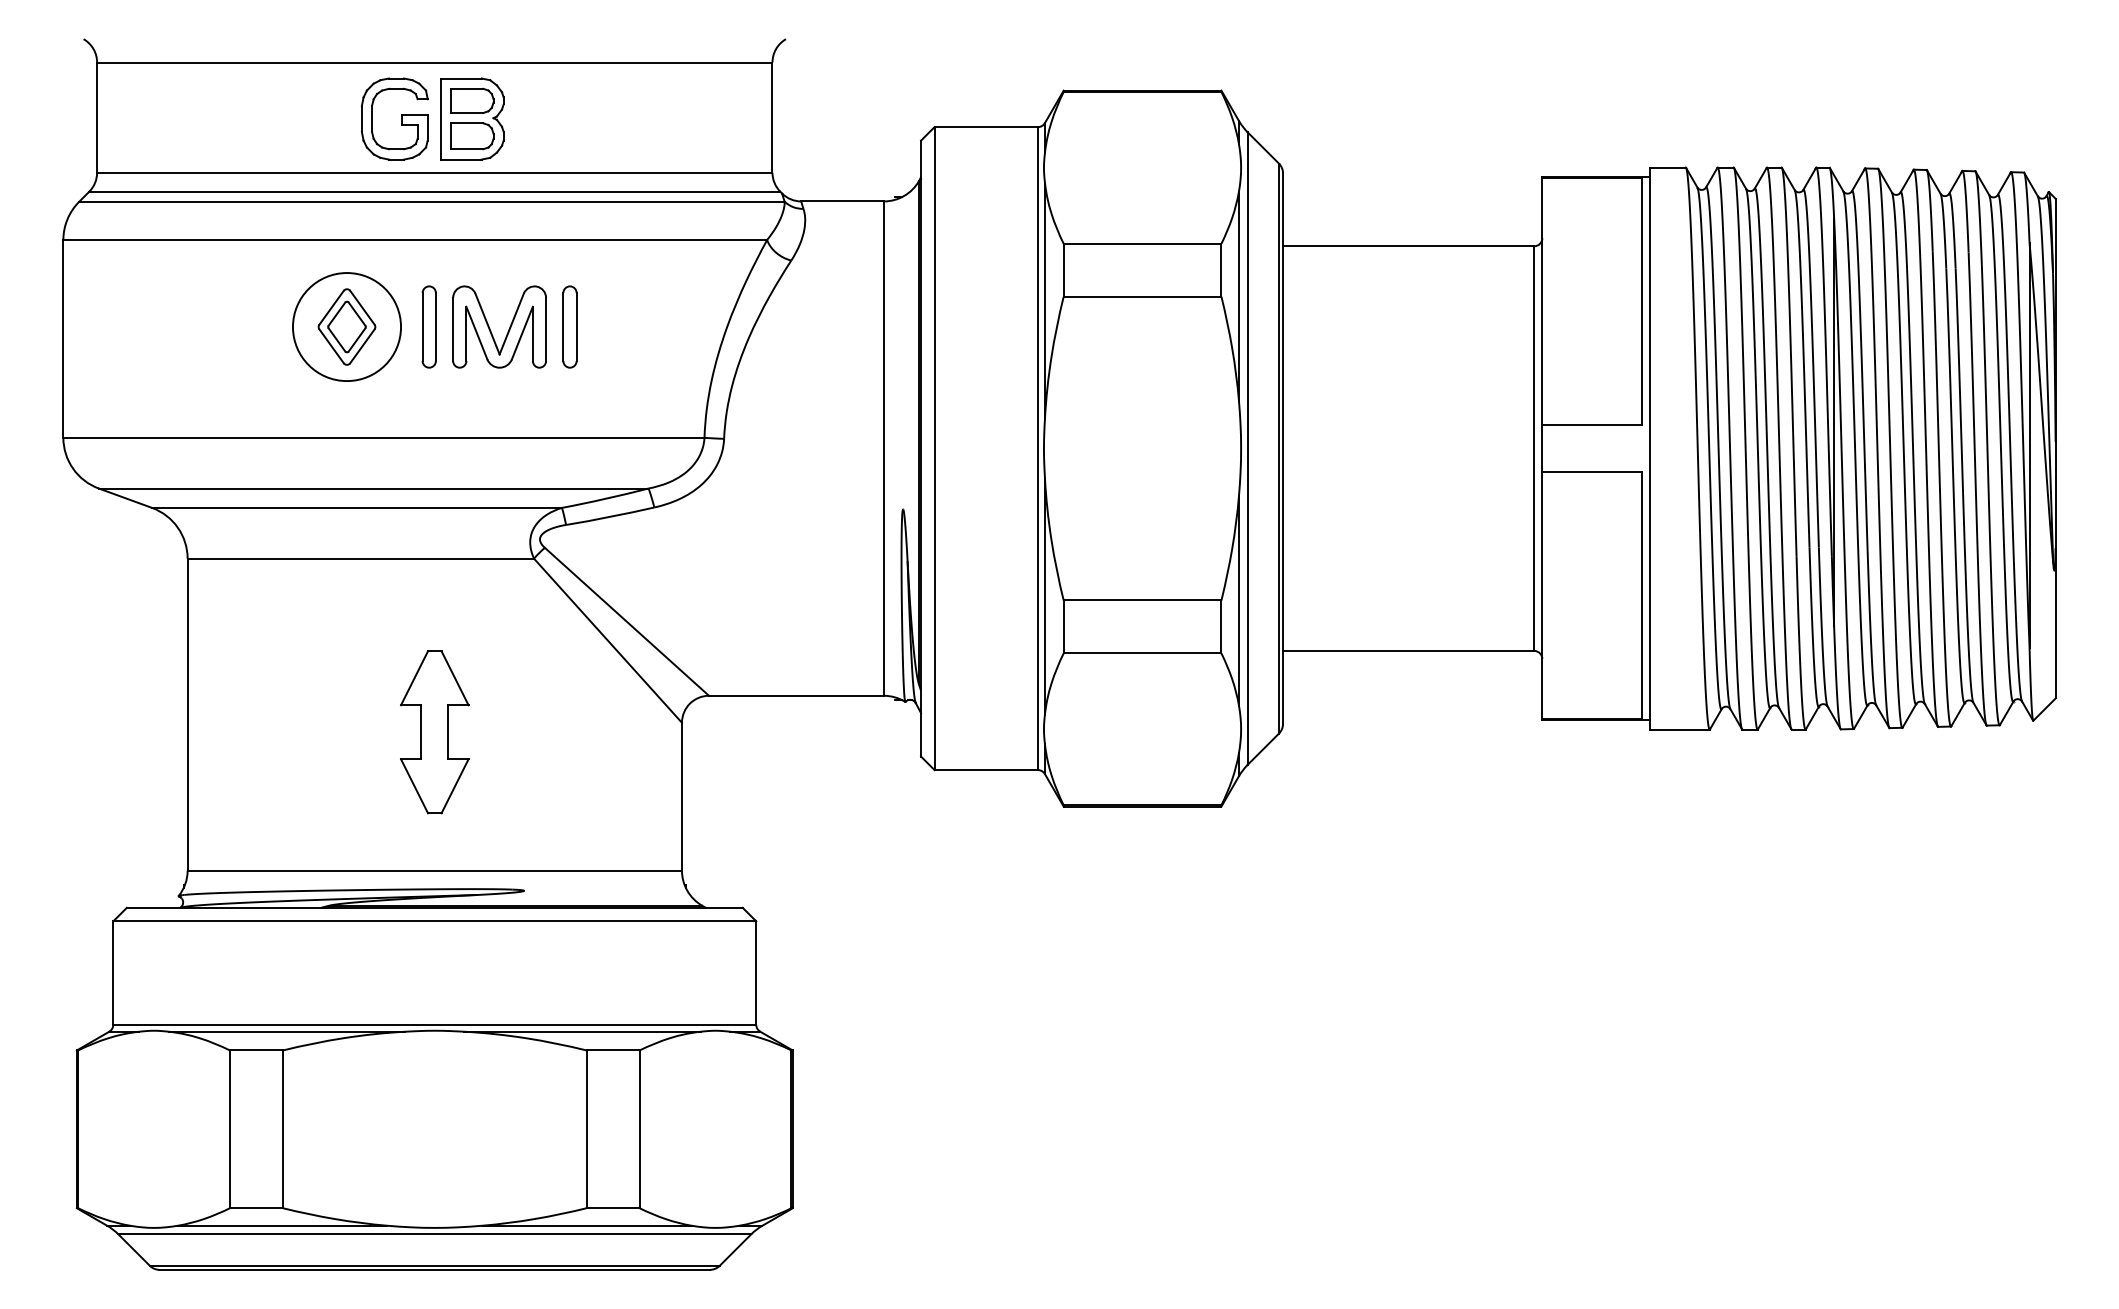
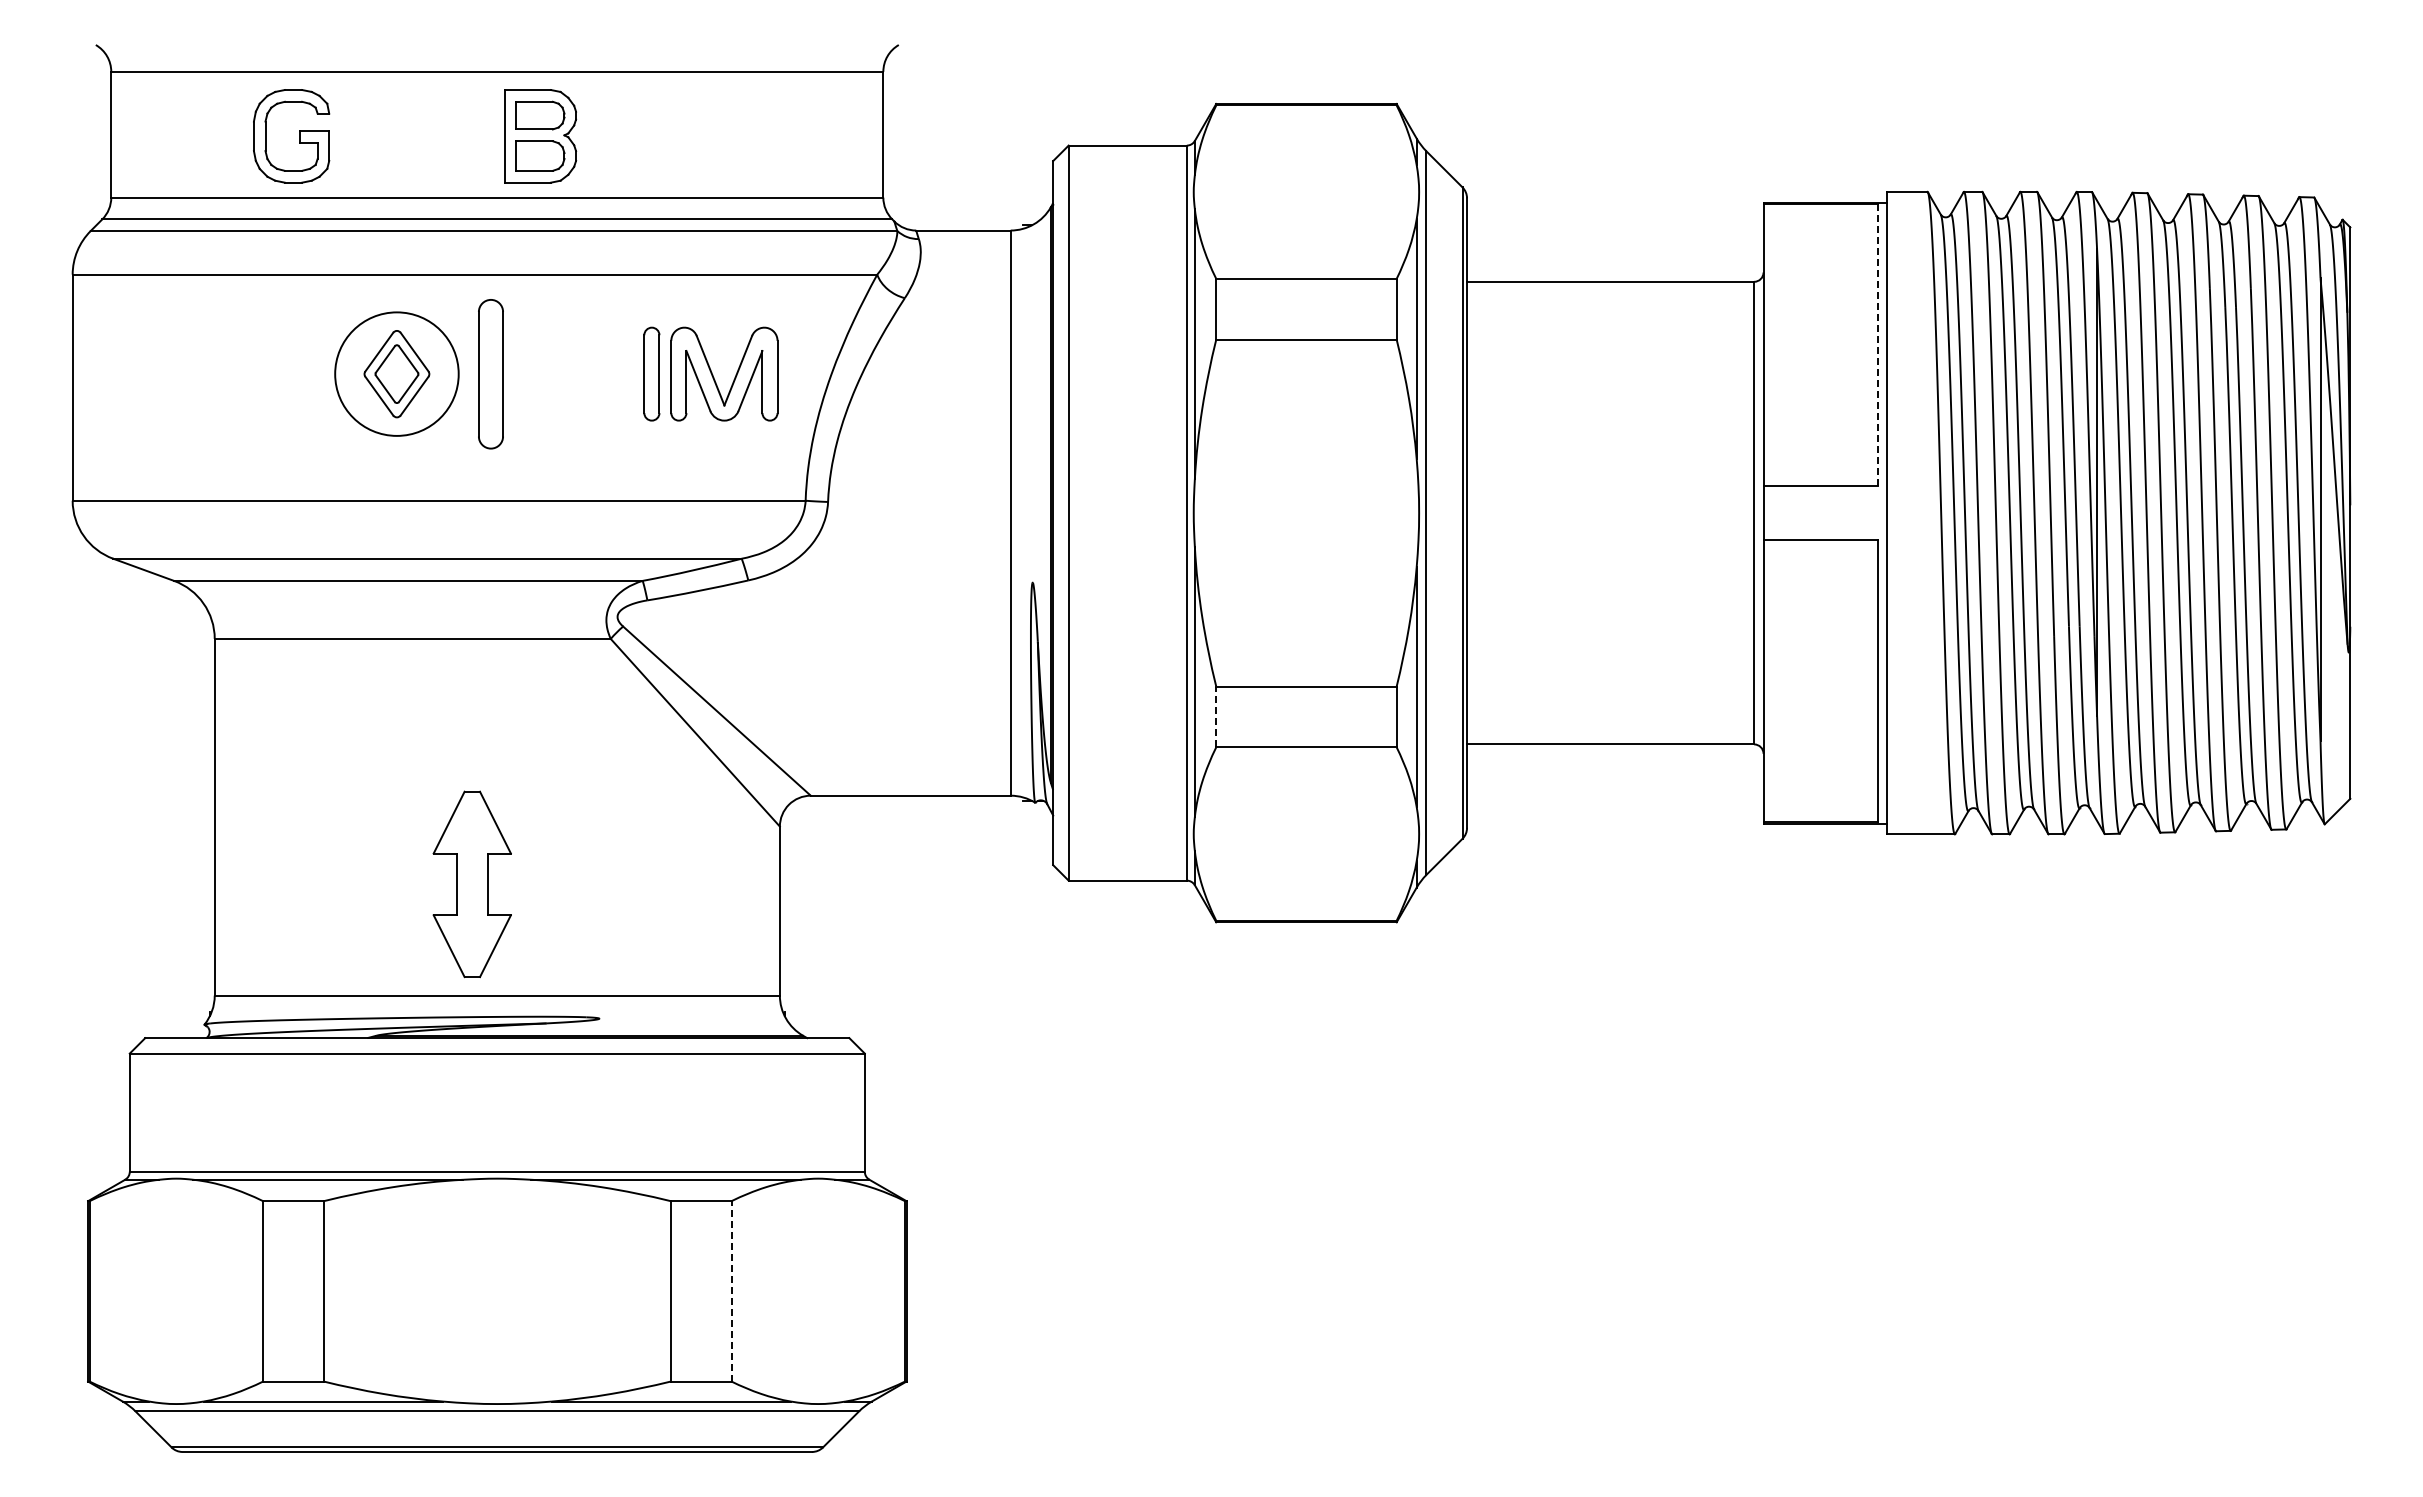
part: (401, 119) -> (299, 136), moved
line: (1642, 301) -> (1877, 344), solid -> dashed
part: (428, 326) -> (490, 373), size x1.6
part: (490, 329) -> (714, 377), moved
line: (1063, 626) -> (1216, 716), solid -> dashed
part: (434, 732) -> (471, 884), moved
line: (639, 1128) -> (731, 1290), solid -> dashed

